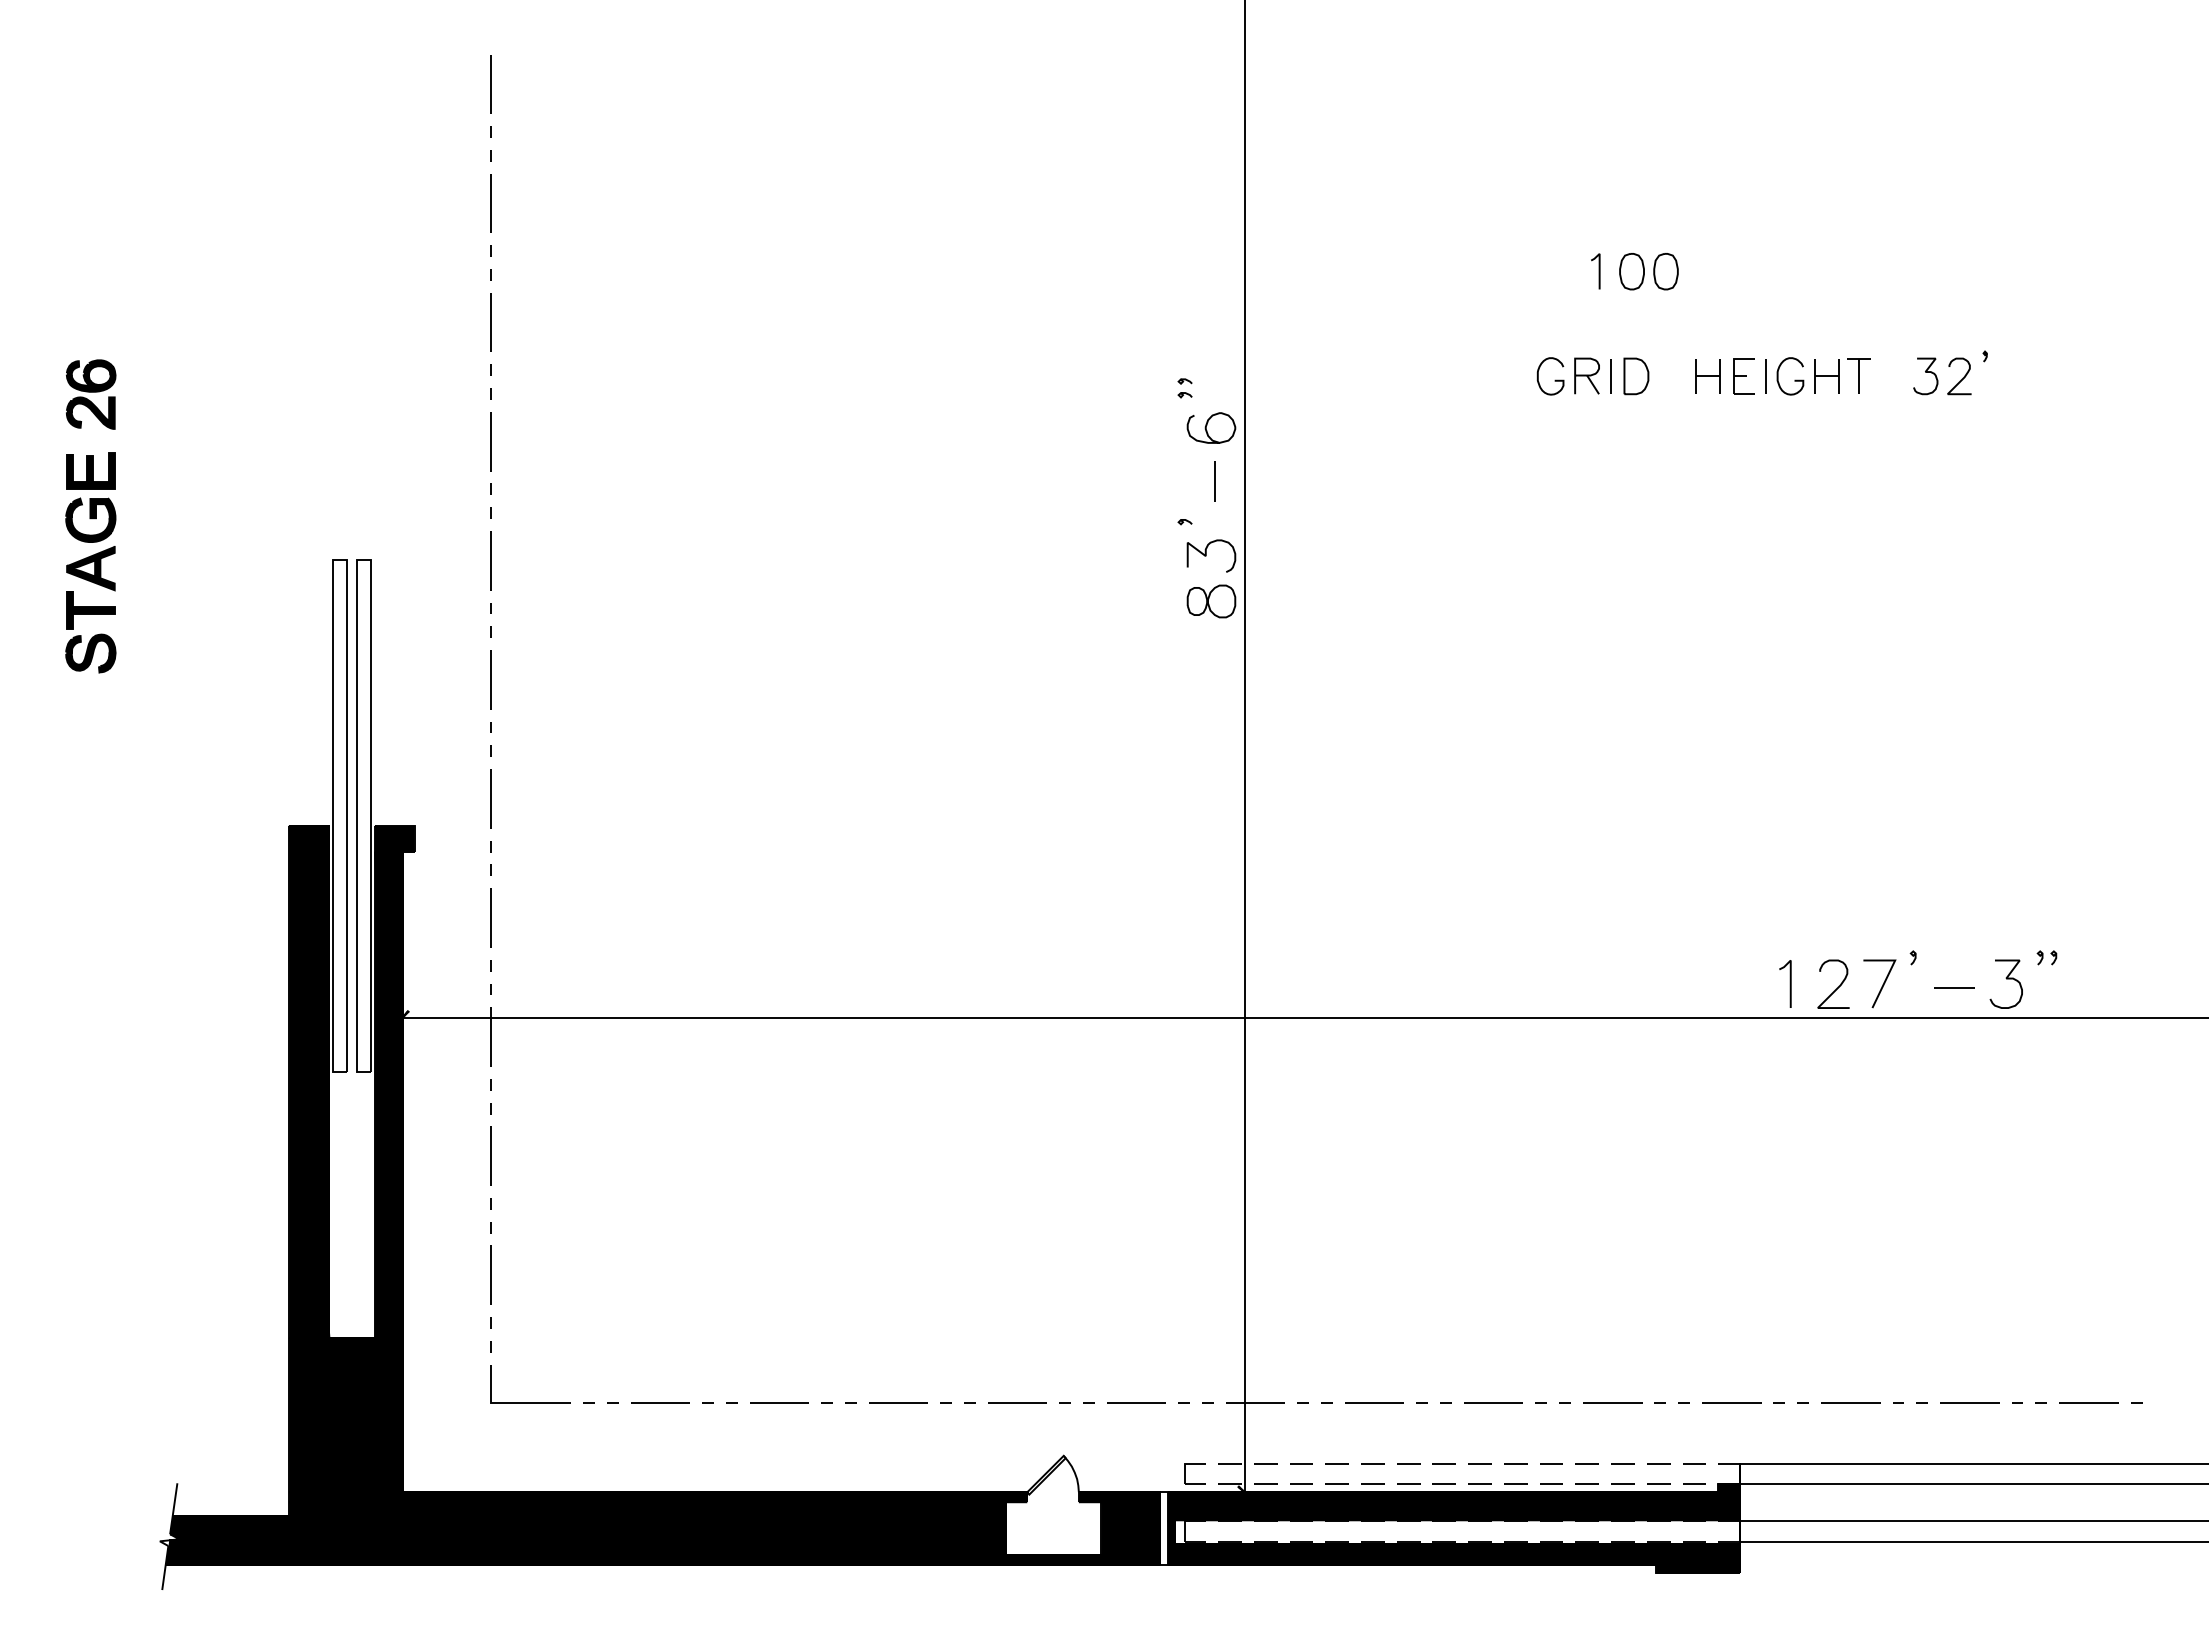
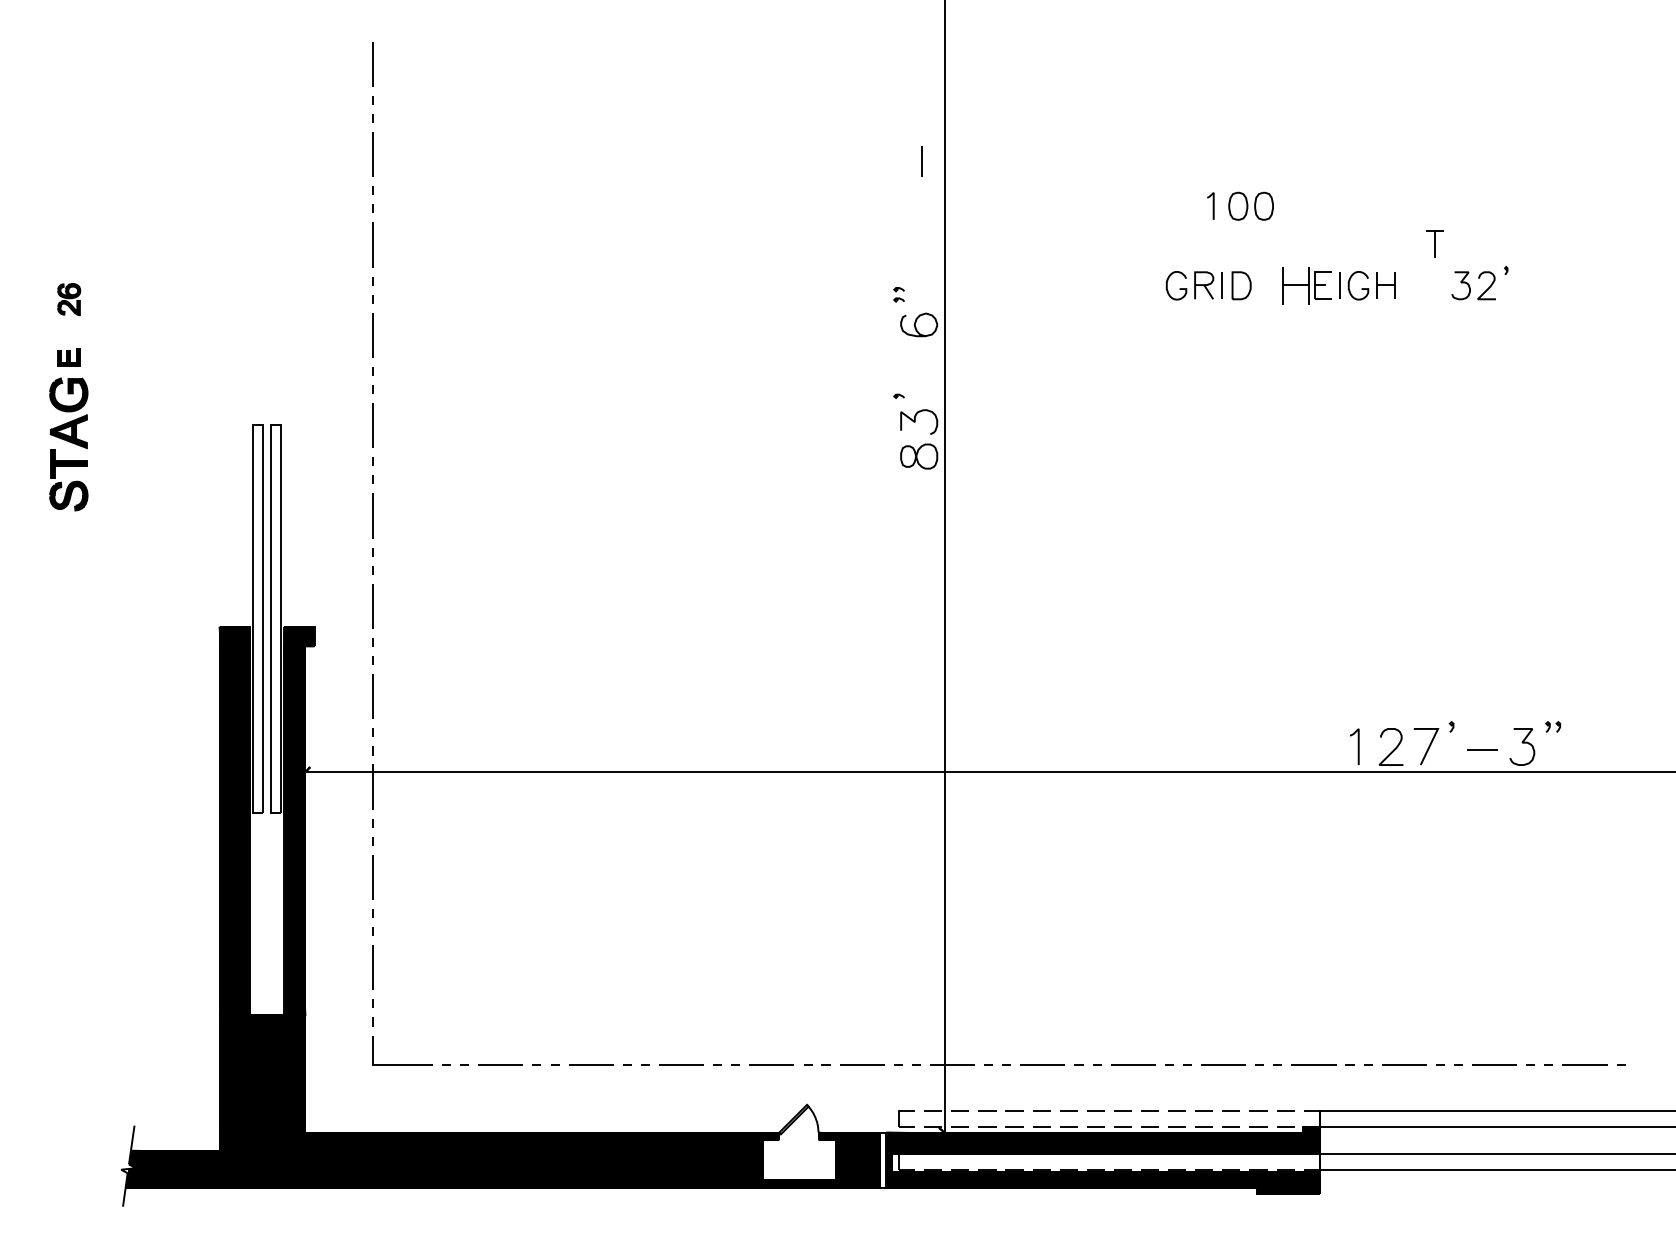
part: (1858, 375) -> (1434, 244), moved
part: (1707, 376) -> (1295, 285), size x1.4
part: (91, 394) -> (69, 299), size x0.6
part: (90, 470) -> (68, 357), size x0.6
line: (1214, 481) -> (921, 161), moved

